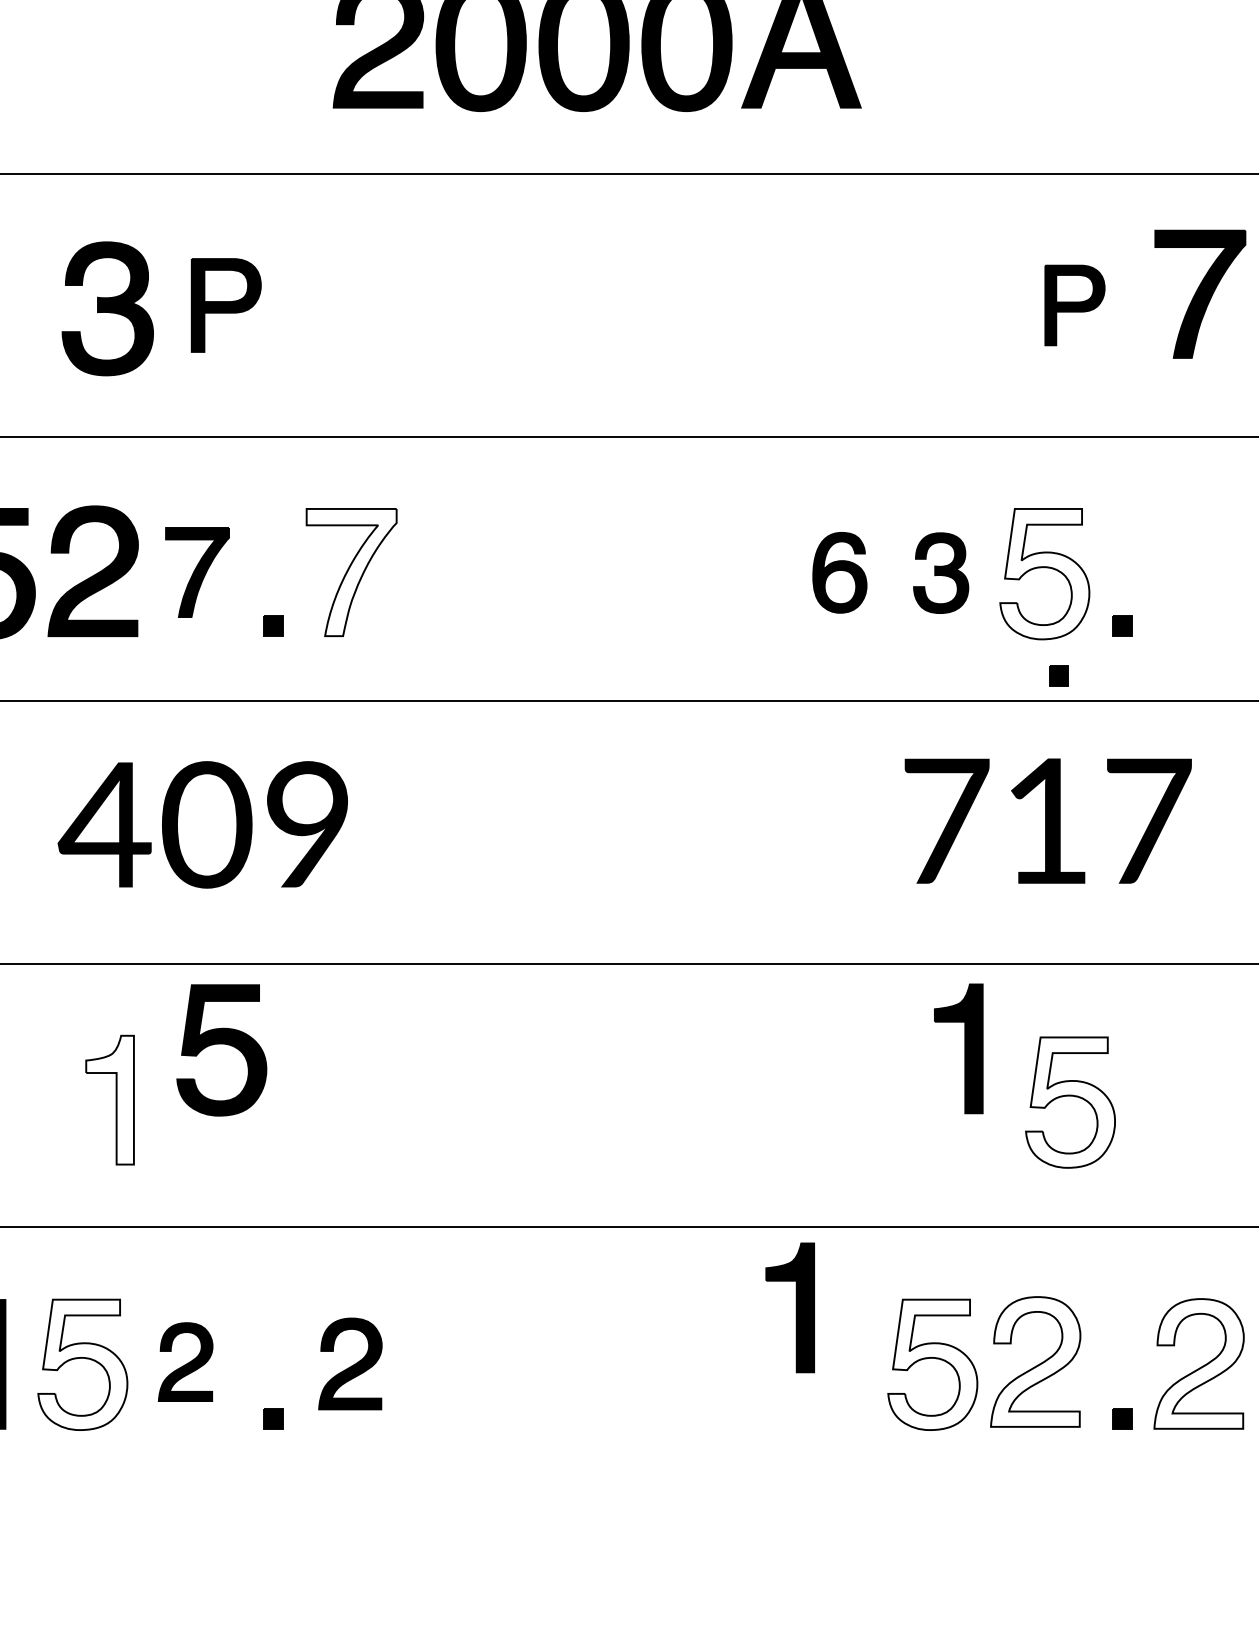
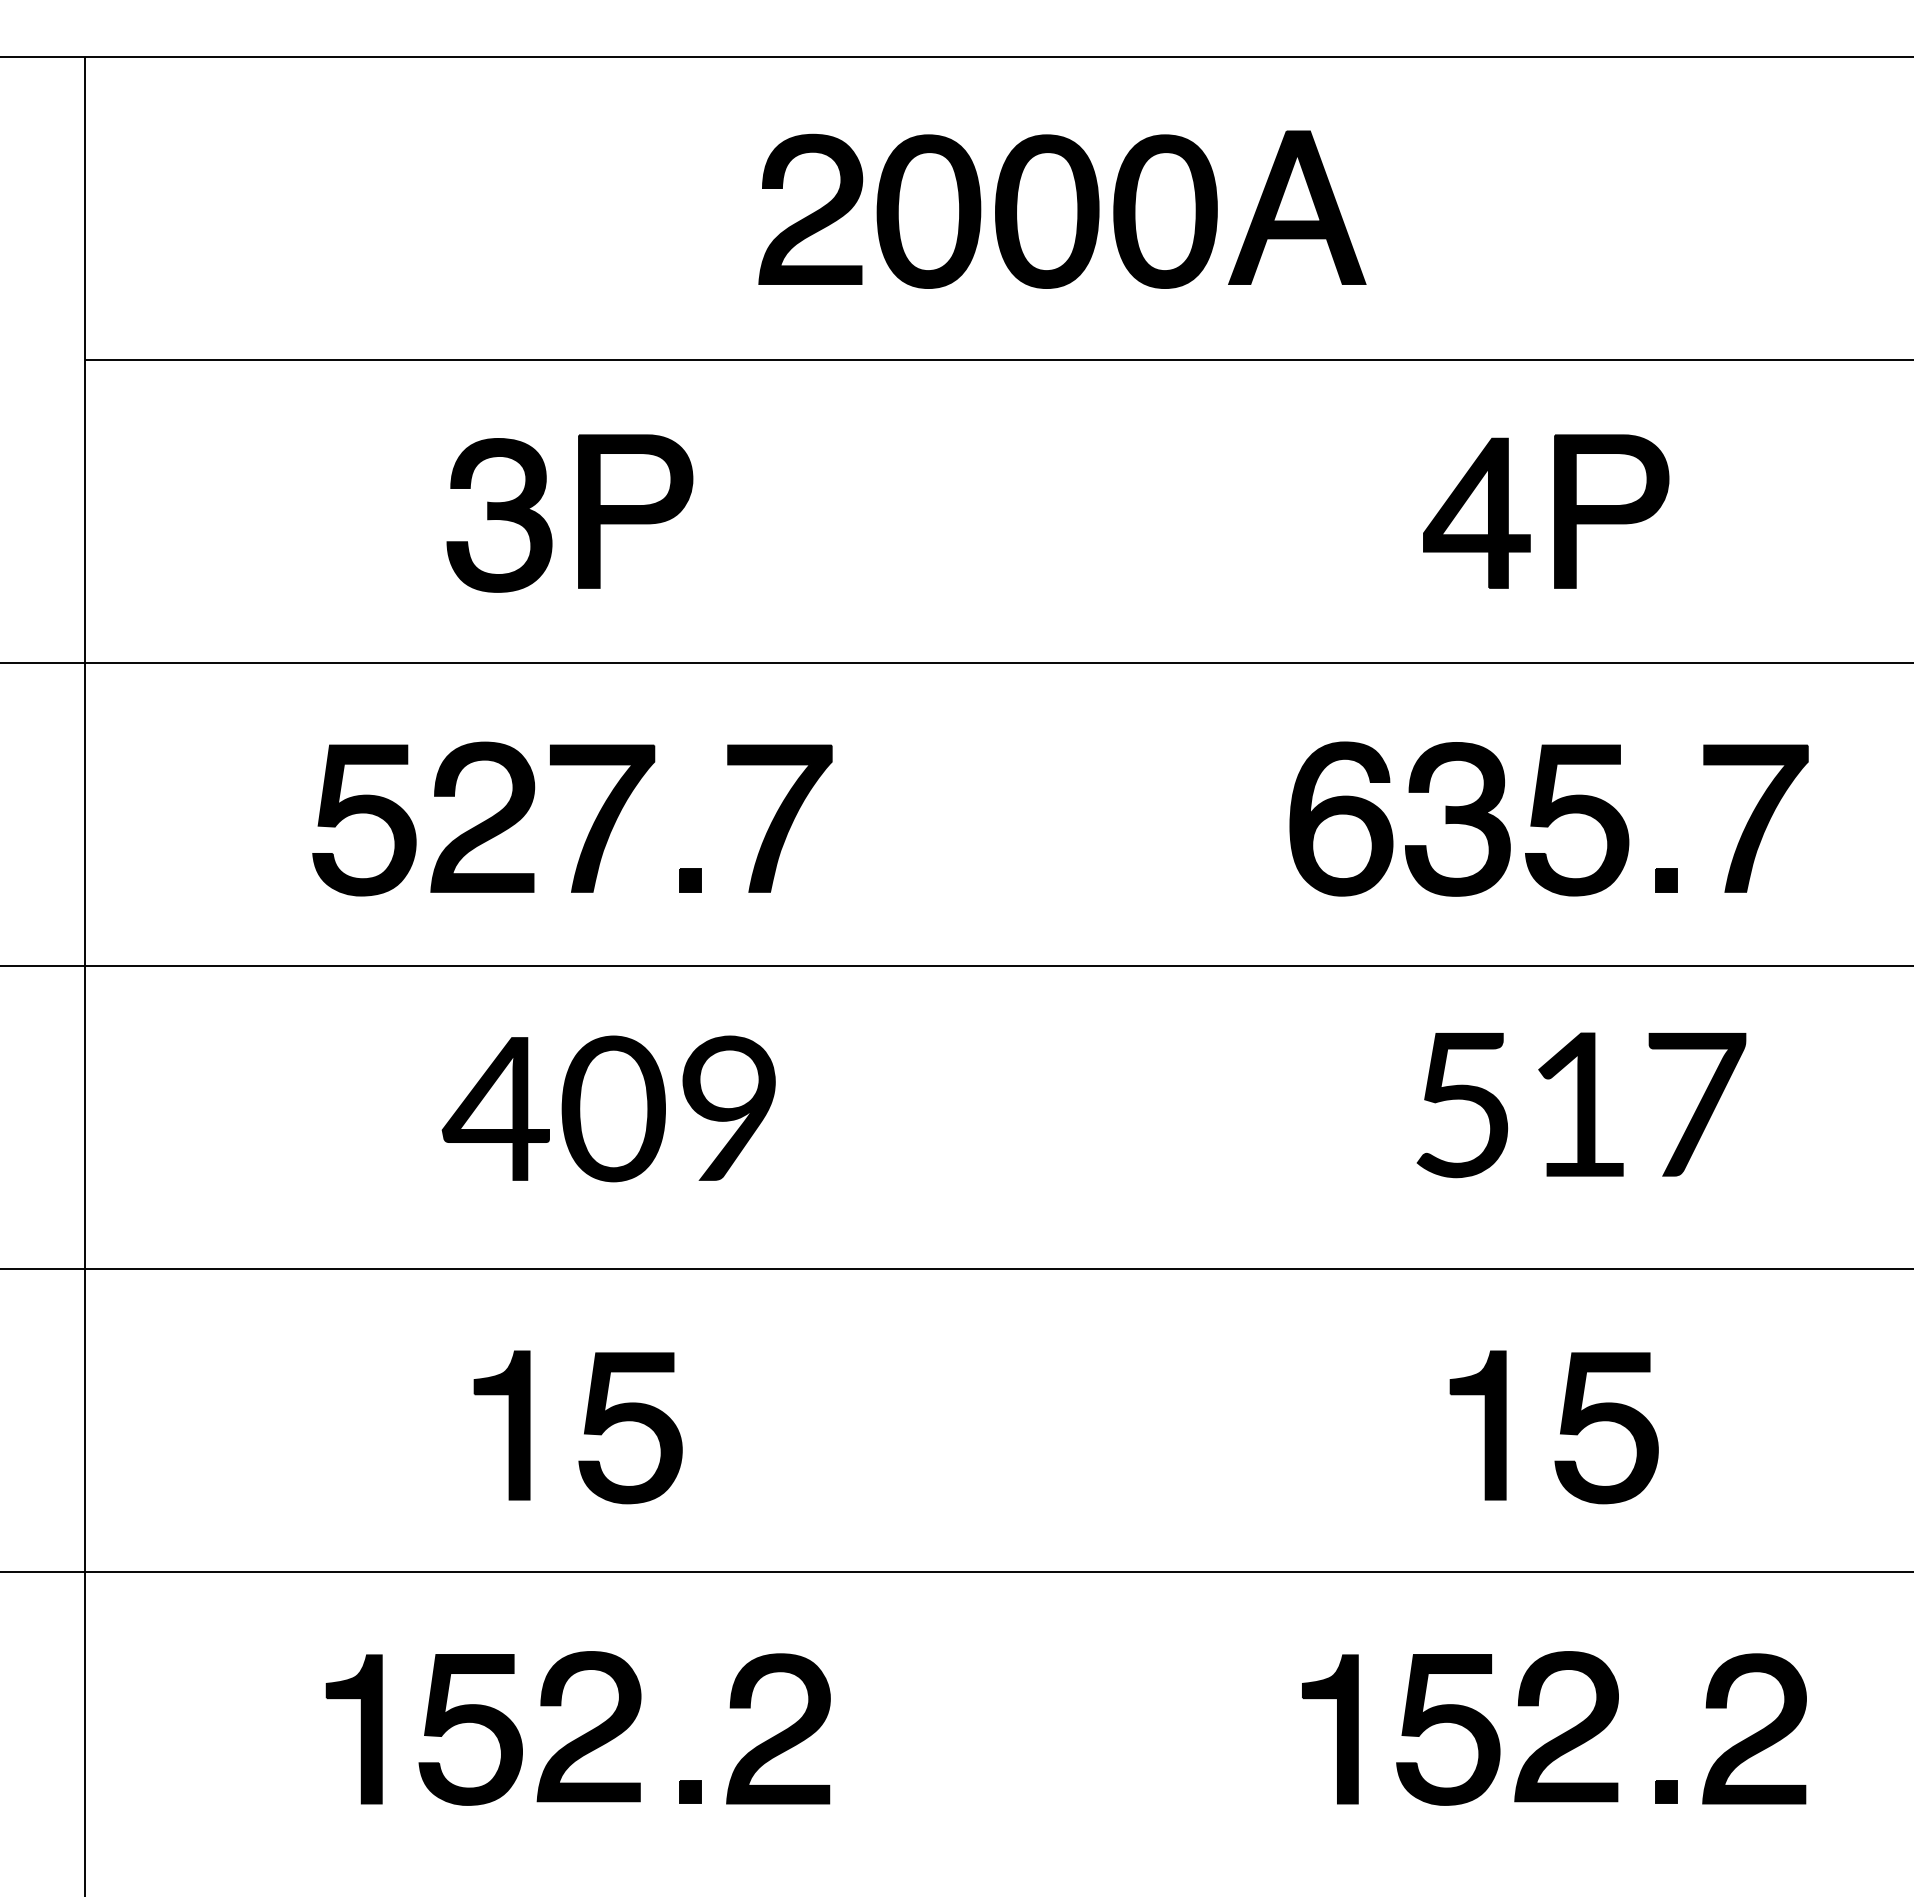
part: (1199, 294) -> (1755, 818), moved
part: (226, 305) -> (635, 511), size x1.43
part: (1074, 305) -> (1611, 511), size x1.67
part: (957, 306) -> (1476, 512), added
part: (197, 572) -> (602, 818), size x1.43
fill: (351, 572) -> (779, 818), added
part: (839, 572) -> (1341, 818), size x1.67
part: (940, 573) -> (1457, 819), size x1.67
fill: (1044, 574) -> (1576, 820), added
part: (1059, 675) -> (1593, 937), removed
text: (946, 821) -> (1464, 1105), 717 -> 517
part: (221, 1044) -> (630, 1421), moved
part: (964, 1048) -> (1484, 1425), moved
fill: (109, 1100) -> (501, 1425), added
fill: (1070, 1102) -> (1606, 1428), added
part: (796, 1307) -> (1337, 1729), moved
part: (185, 1361) -> (588, 1726), size x1.67
fill: (1035, 1361) -> (1566, 1726), added
part: (350, 1363) -> (778, 1728), size x1.43
fill: (1199, 1363) -> (1754, 1728), added
fill: (82, 1364) -> (470, 1729), added
fill: (932, 1364) -> (1448, 1729), added

